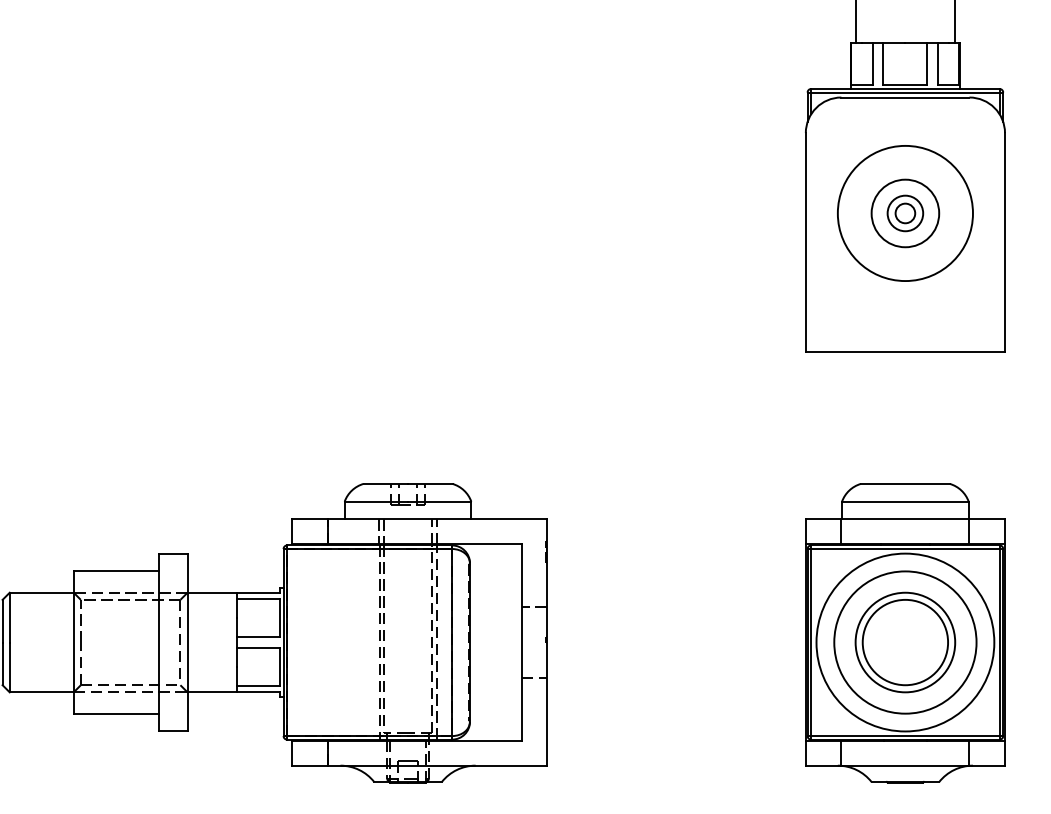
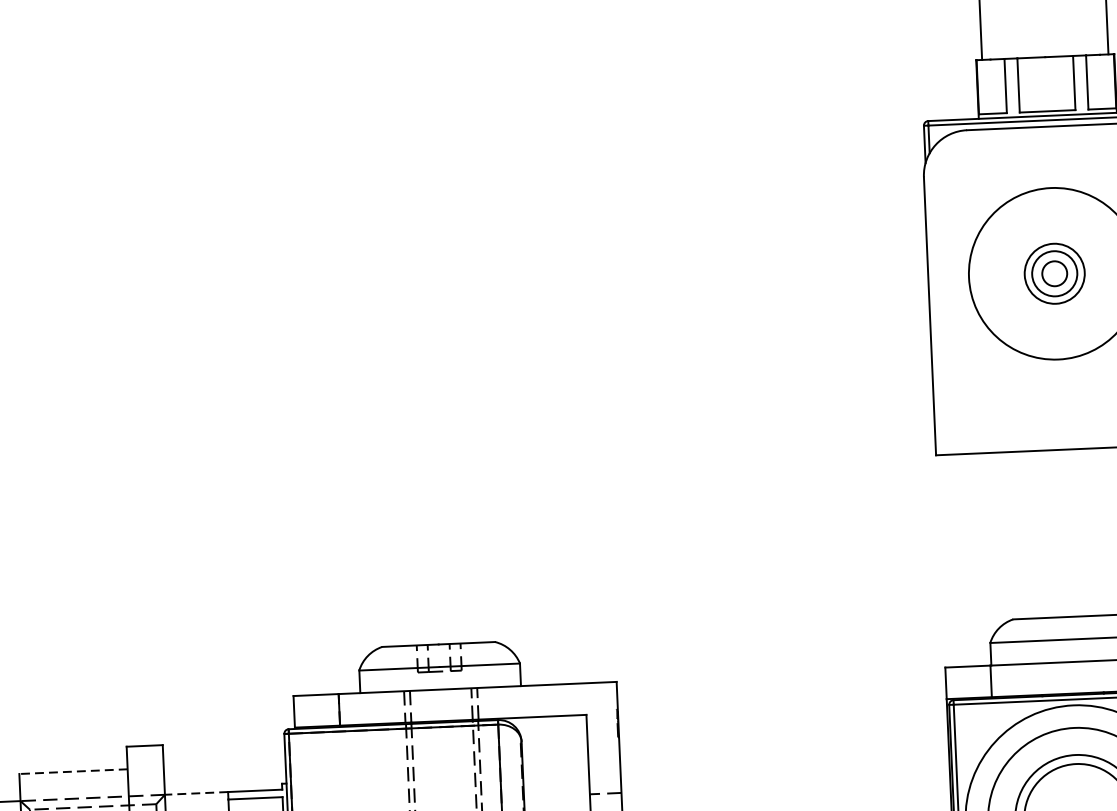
circle: (905, 213) -> (1054, 273), size x0.7
line: (116, 571) -> (73, 771), solid -> dashed
line: (212, 592) -> (196, 793), solid -> dashed

